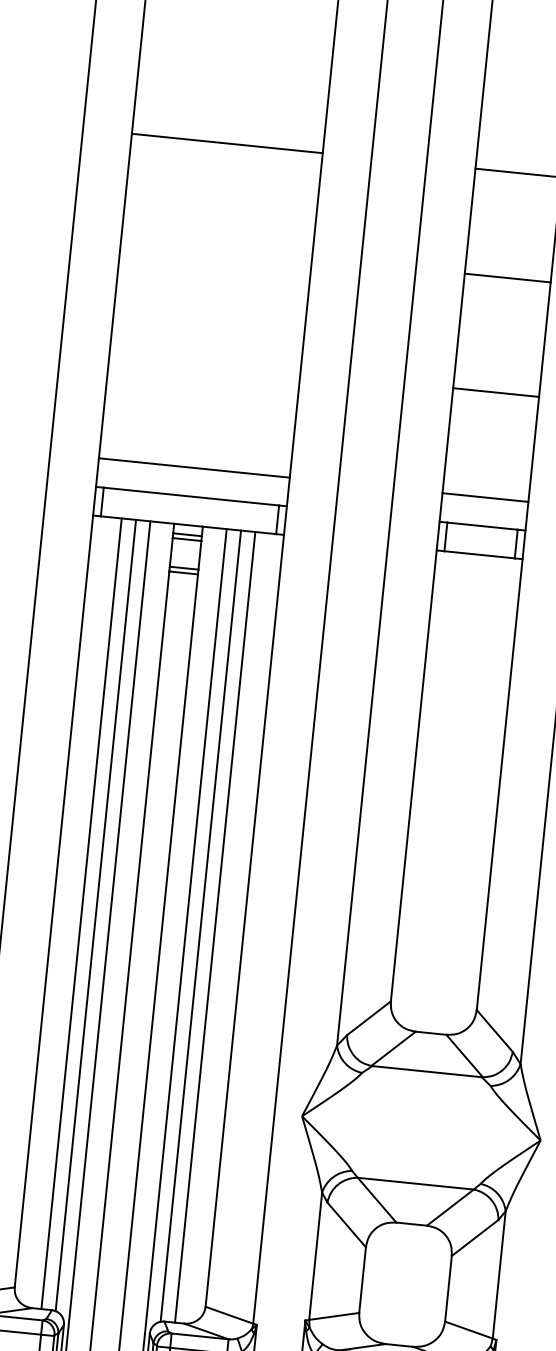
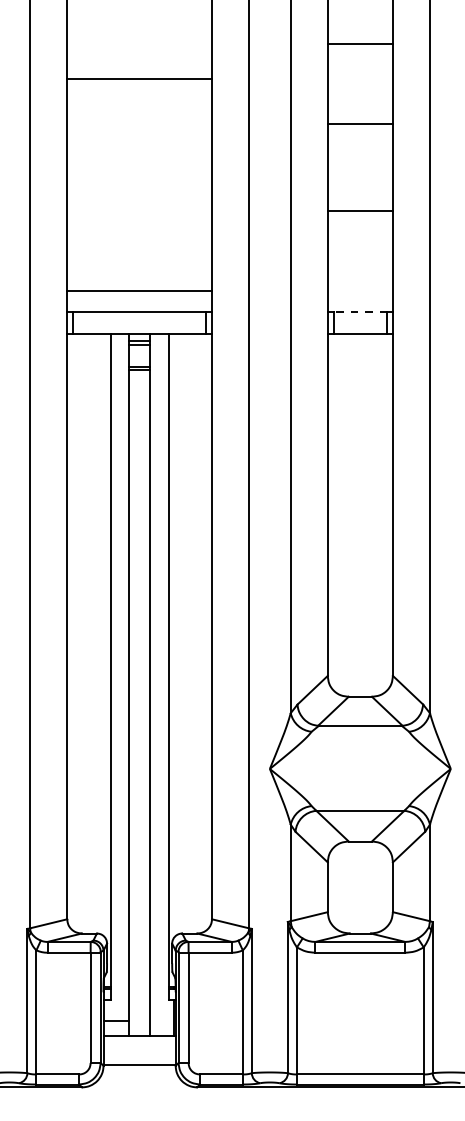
line: (227, 143) -> (139, 79), moved
line: (484, 497) -> (359, 290), removed
line: (482, 526) -> (360, 312), solid -> dashed
line: (81, 913) -> (88, 633), removed
line: (95, 914) -> (99, 633), removed
line: (201, 925) -> (179, 633), removed
line: (215, 927) -> (190, 633), removed

